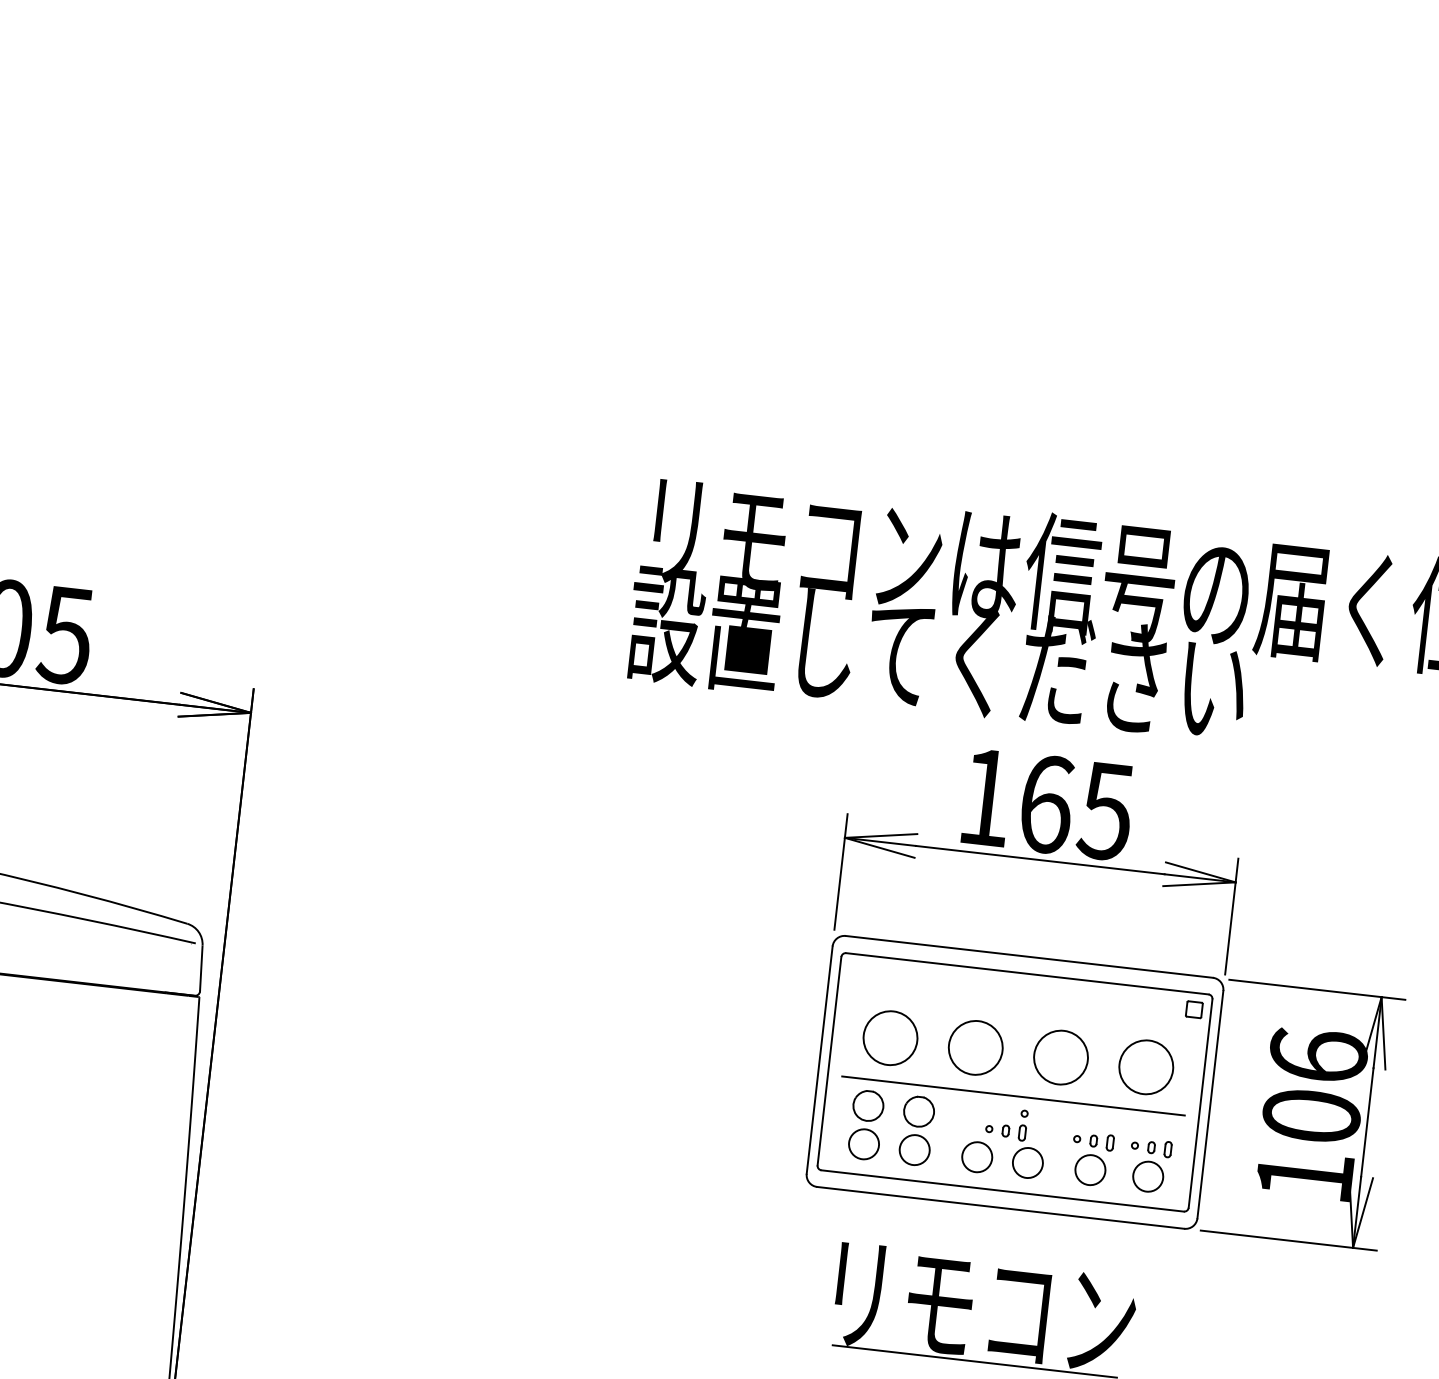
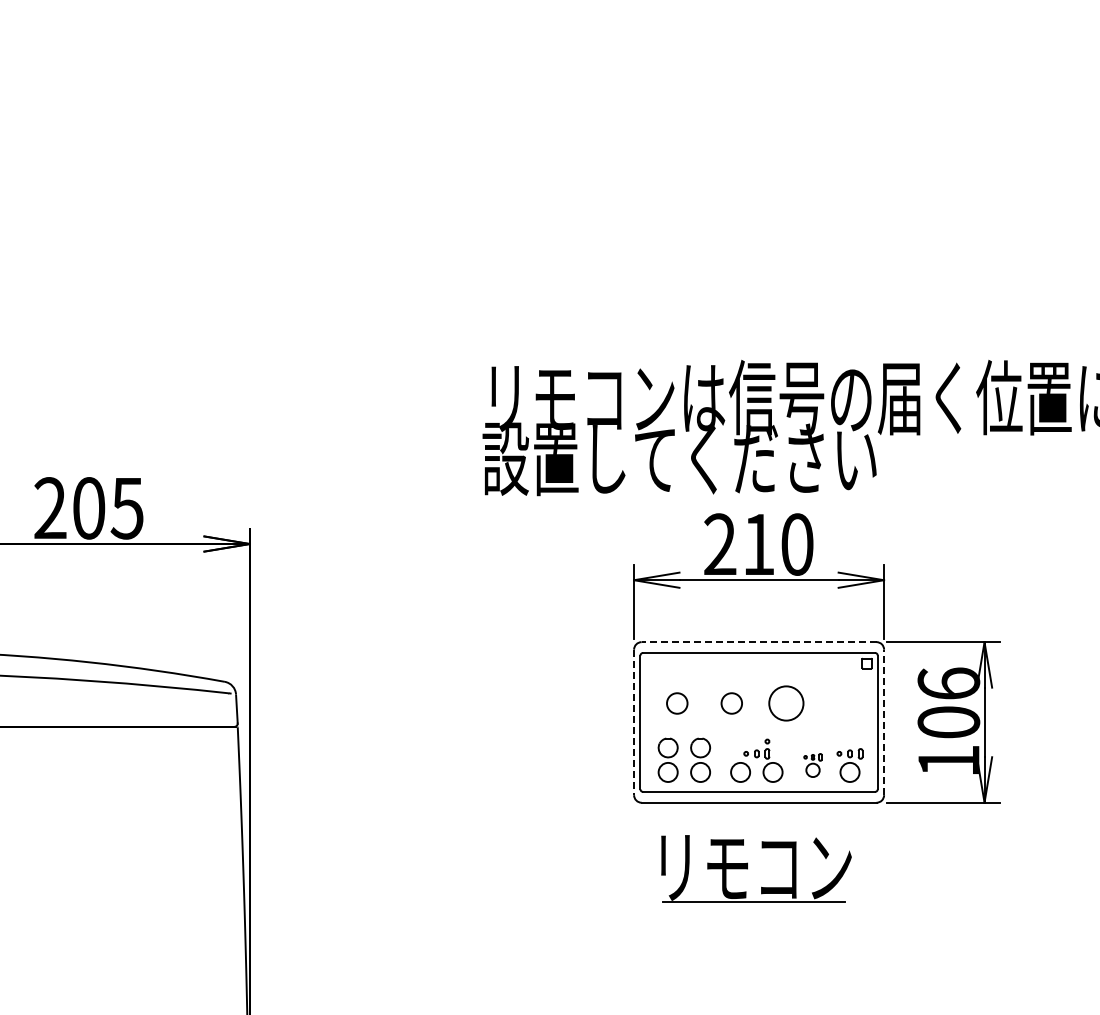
text: (1045, 804) -> (758, 544), 165 -> 210
line: (1028, 957) -> (758, 642), solid -> dashed
circle: (890, 1038) -> (677, 703), size x0.6
circle: (975, 1047) -> (731, 703), size x0.6
line: (820, 1060) -> (634, 722), solid -> dashed
circle: (1145, 1067) -> (840, 703), removed
line: (1012, 1096) -> (758, 731), removed
line: (1210, 1104) -> (884, 722), solid -> dashed
part: (1090, 1159) -> (812, 765), size x0.7

